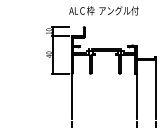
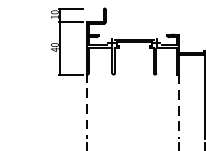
line: (71, 96) -> (86, 106), solid -> dashed
line: (136, 96) -> (178, 106), solid -> dashed

